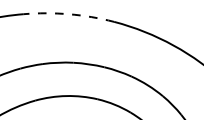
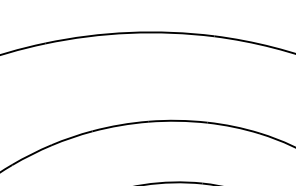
arc: (69, 14) -> (130, 33), dashed -> solid

